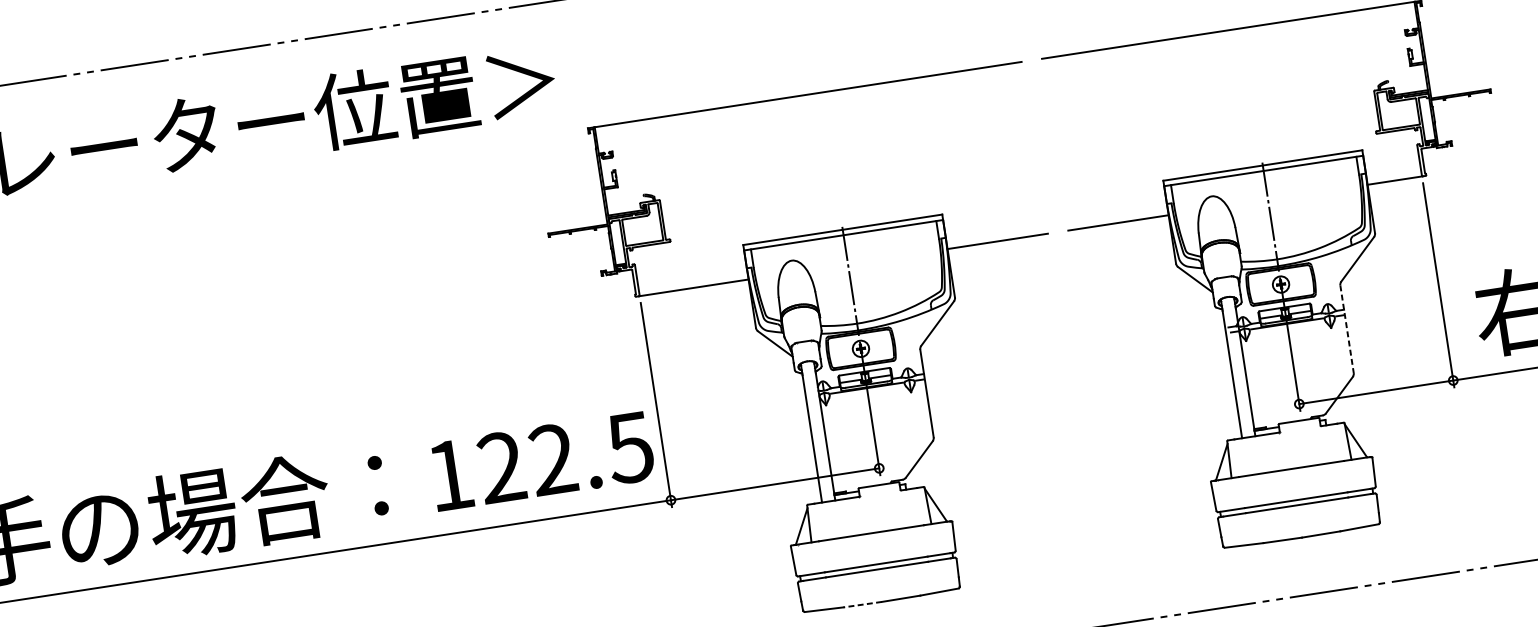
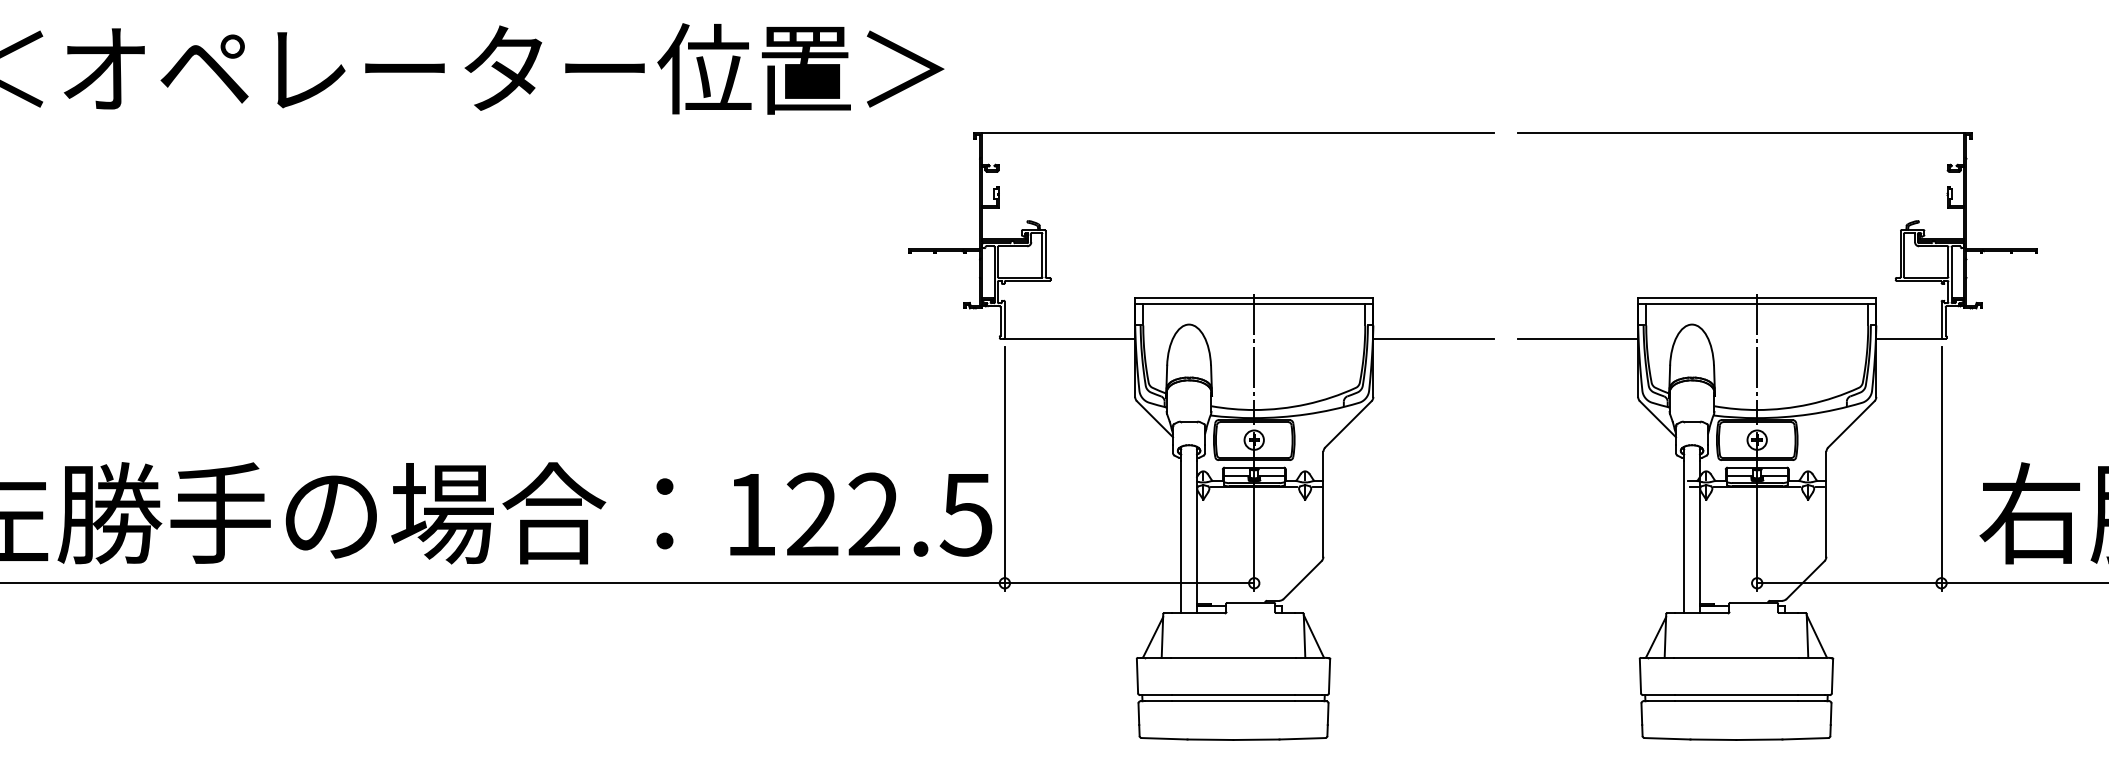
line: (1347, 329) -> (1826, 504), dashed -> solid
line: (862, 604) -> (1210, 739), dashed -> solid

